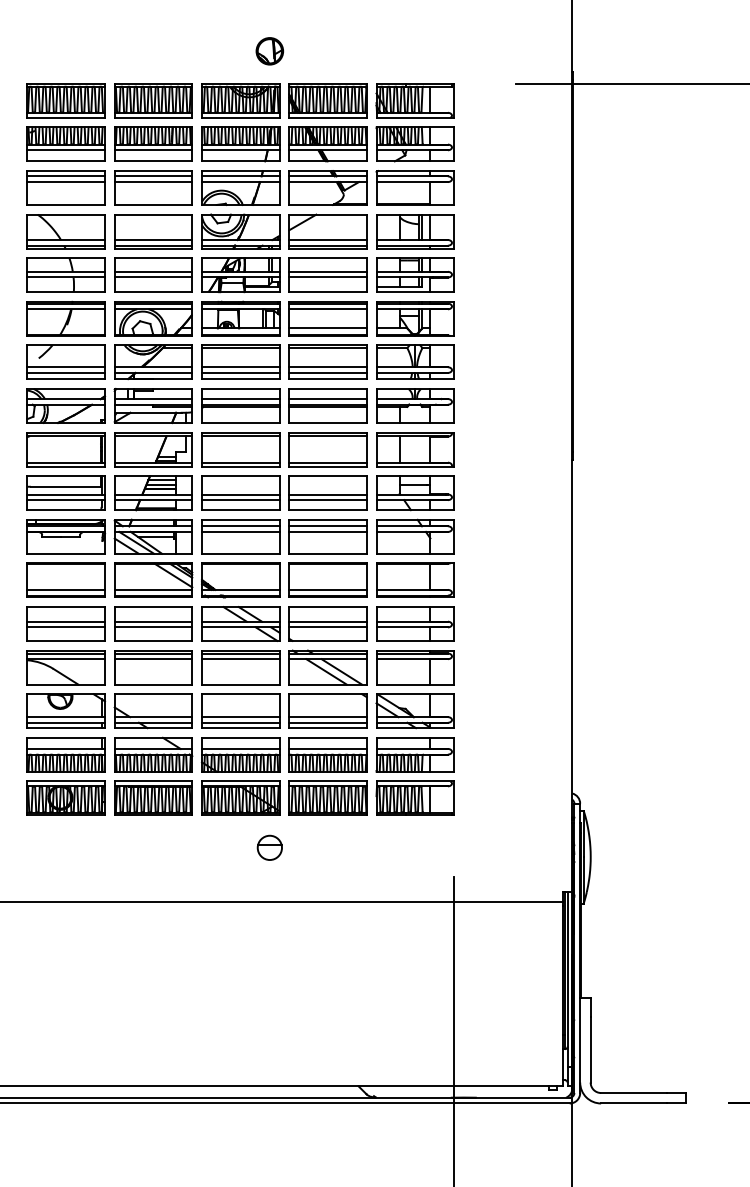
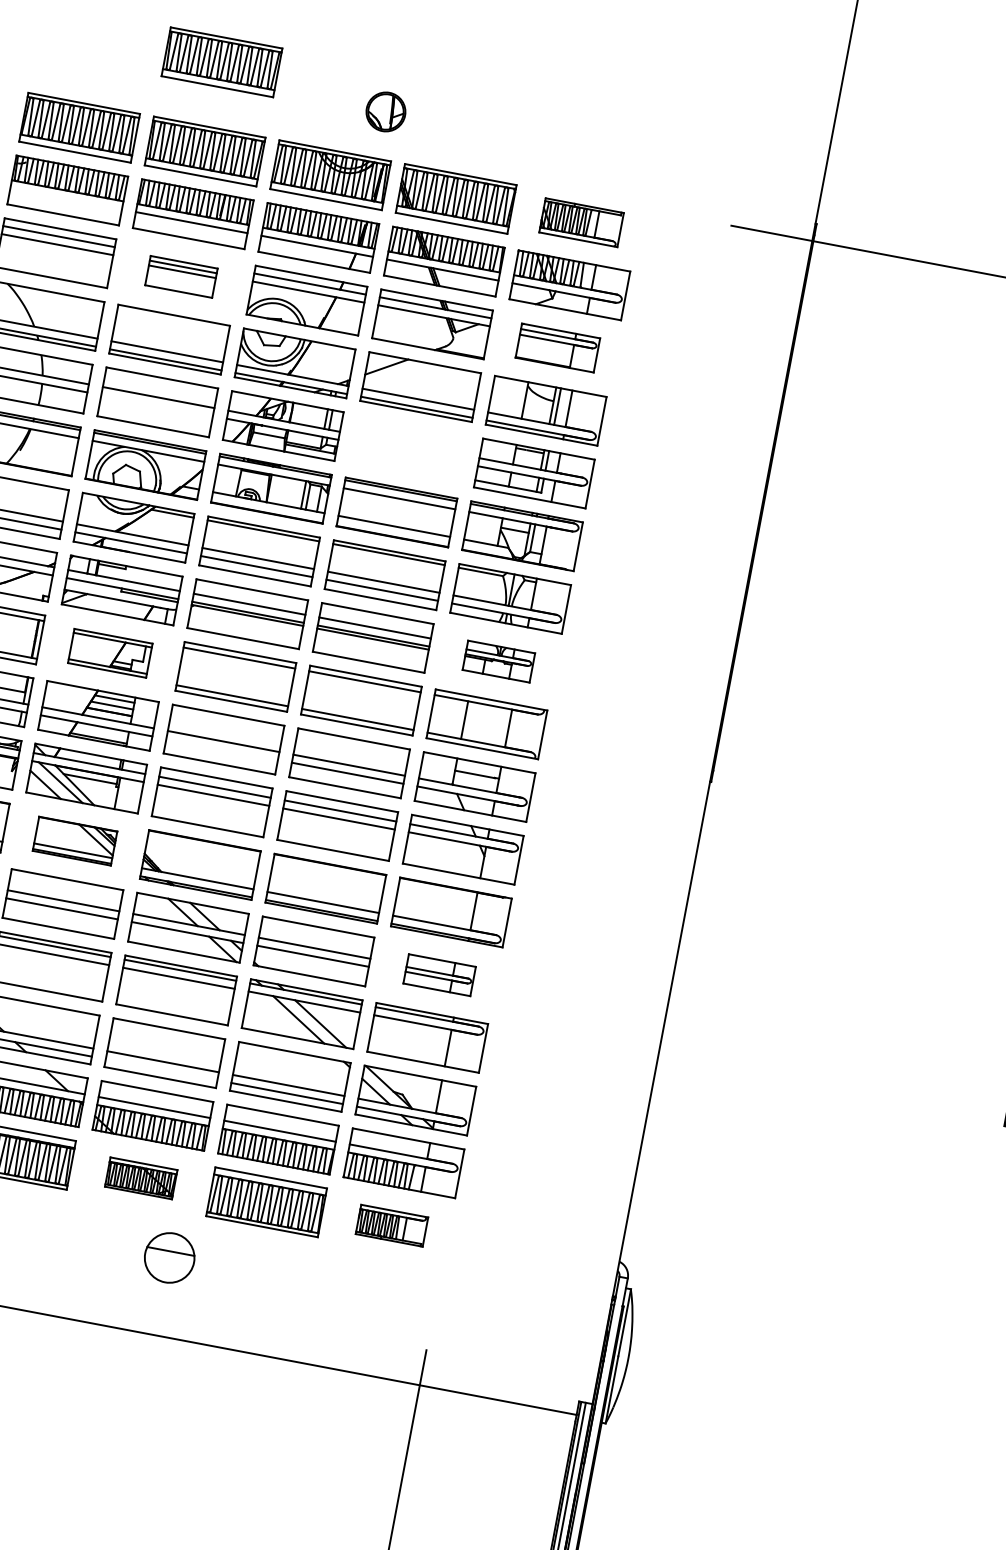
part: (153, 38) -> (222, 61), added
part: (414, 100) -> (580, 222), size x0.7
line: (66, 150) -> (66, 199), removed
part: (153, 187) -> (181, 276), size x0.6
part: (414, 187) -> (556, 347), size x0.7
part: (327, 274) -> (408, 448), removed
line: (153, 277) -> (157, 405), removed
part: (415, 405) -> (499, 660), size x0.6
part: (153, 449) -> (110, 653), size x0.7
line: (240, 500) -> (221, 750), removed
part: (153, 579) -> (75, 840), size x0.7
part: (415, 623) -> (439, 974), size x0.6
line: (240, 722) -> (161, 1069), removed
part: (240, 797) -> (140, 1177), size x0.6
part: (414, 797) -> (391, 1224), size x0.6
part: (269, 847) -> (169, 1257), size x1.4

